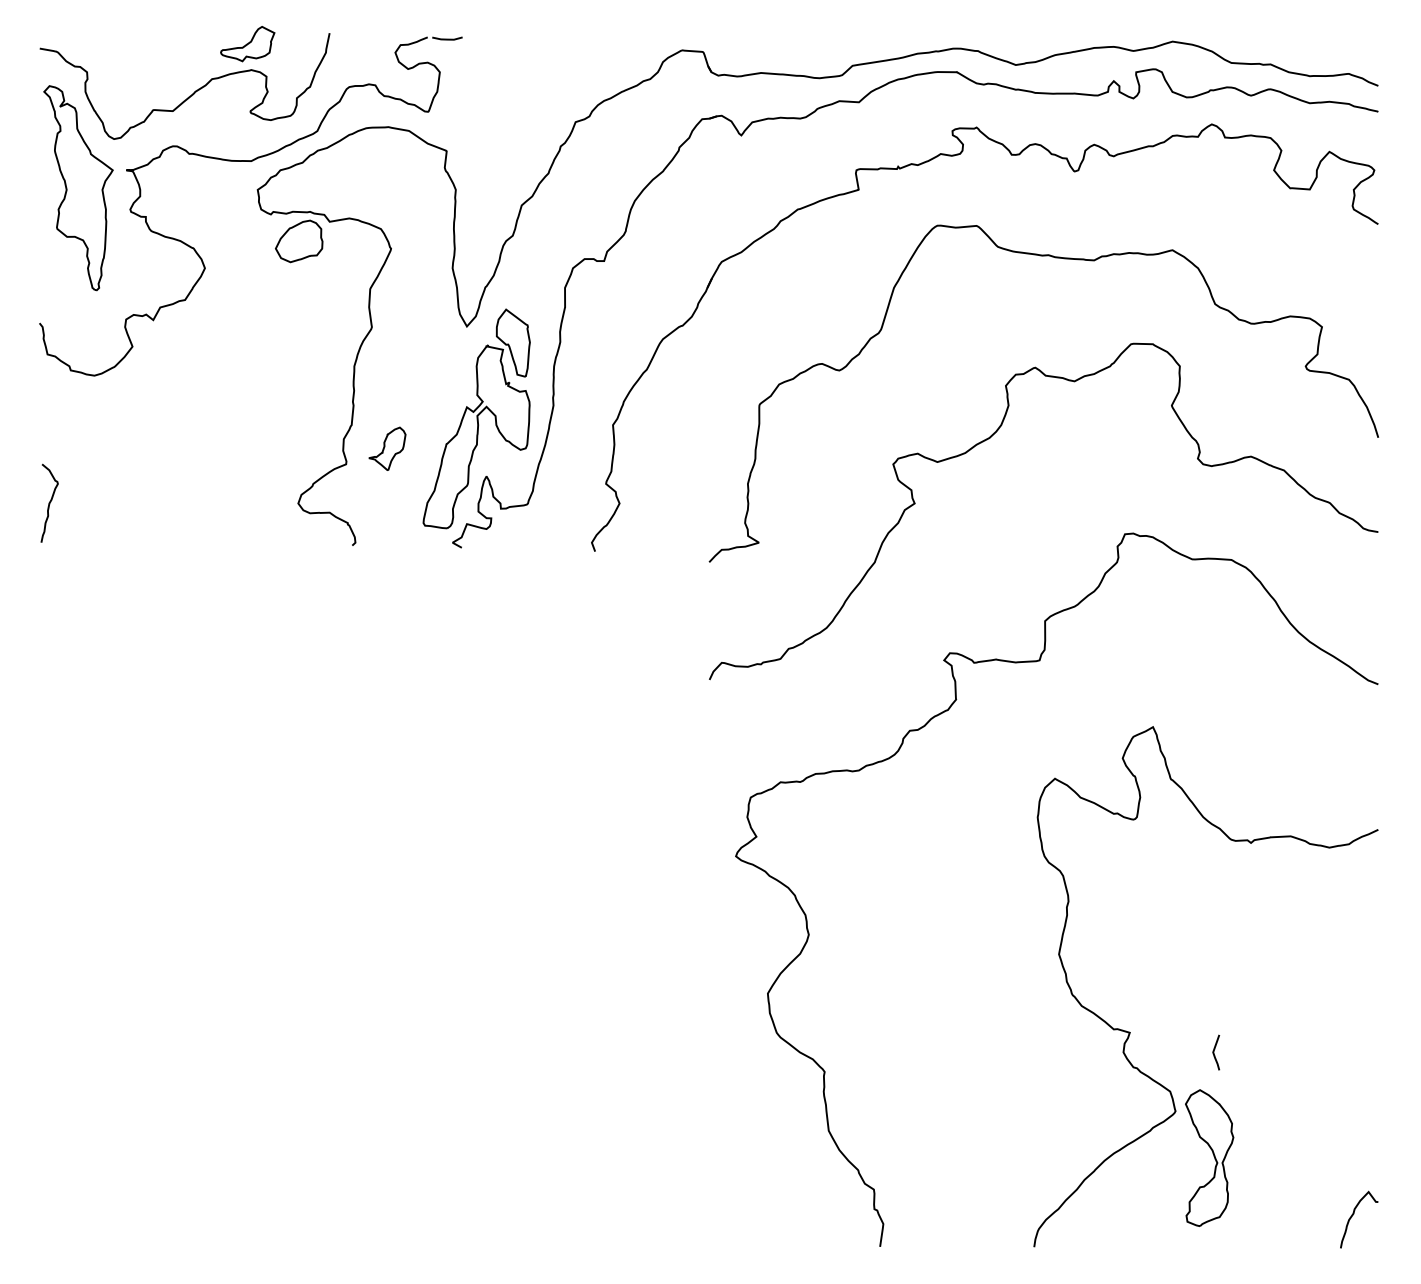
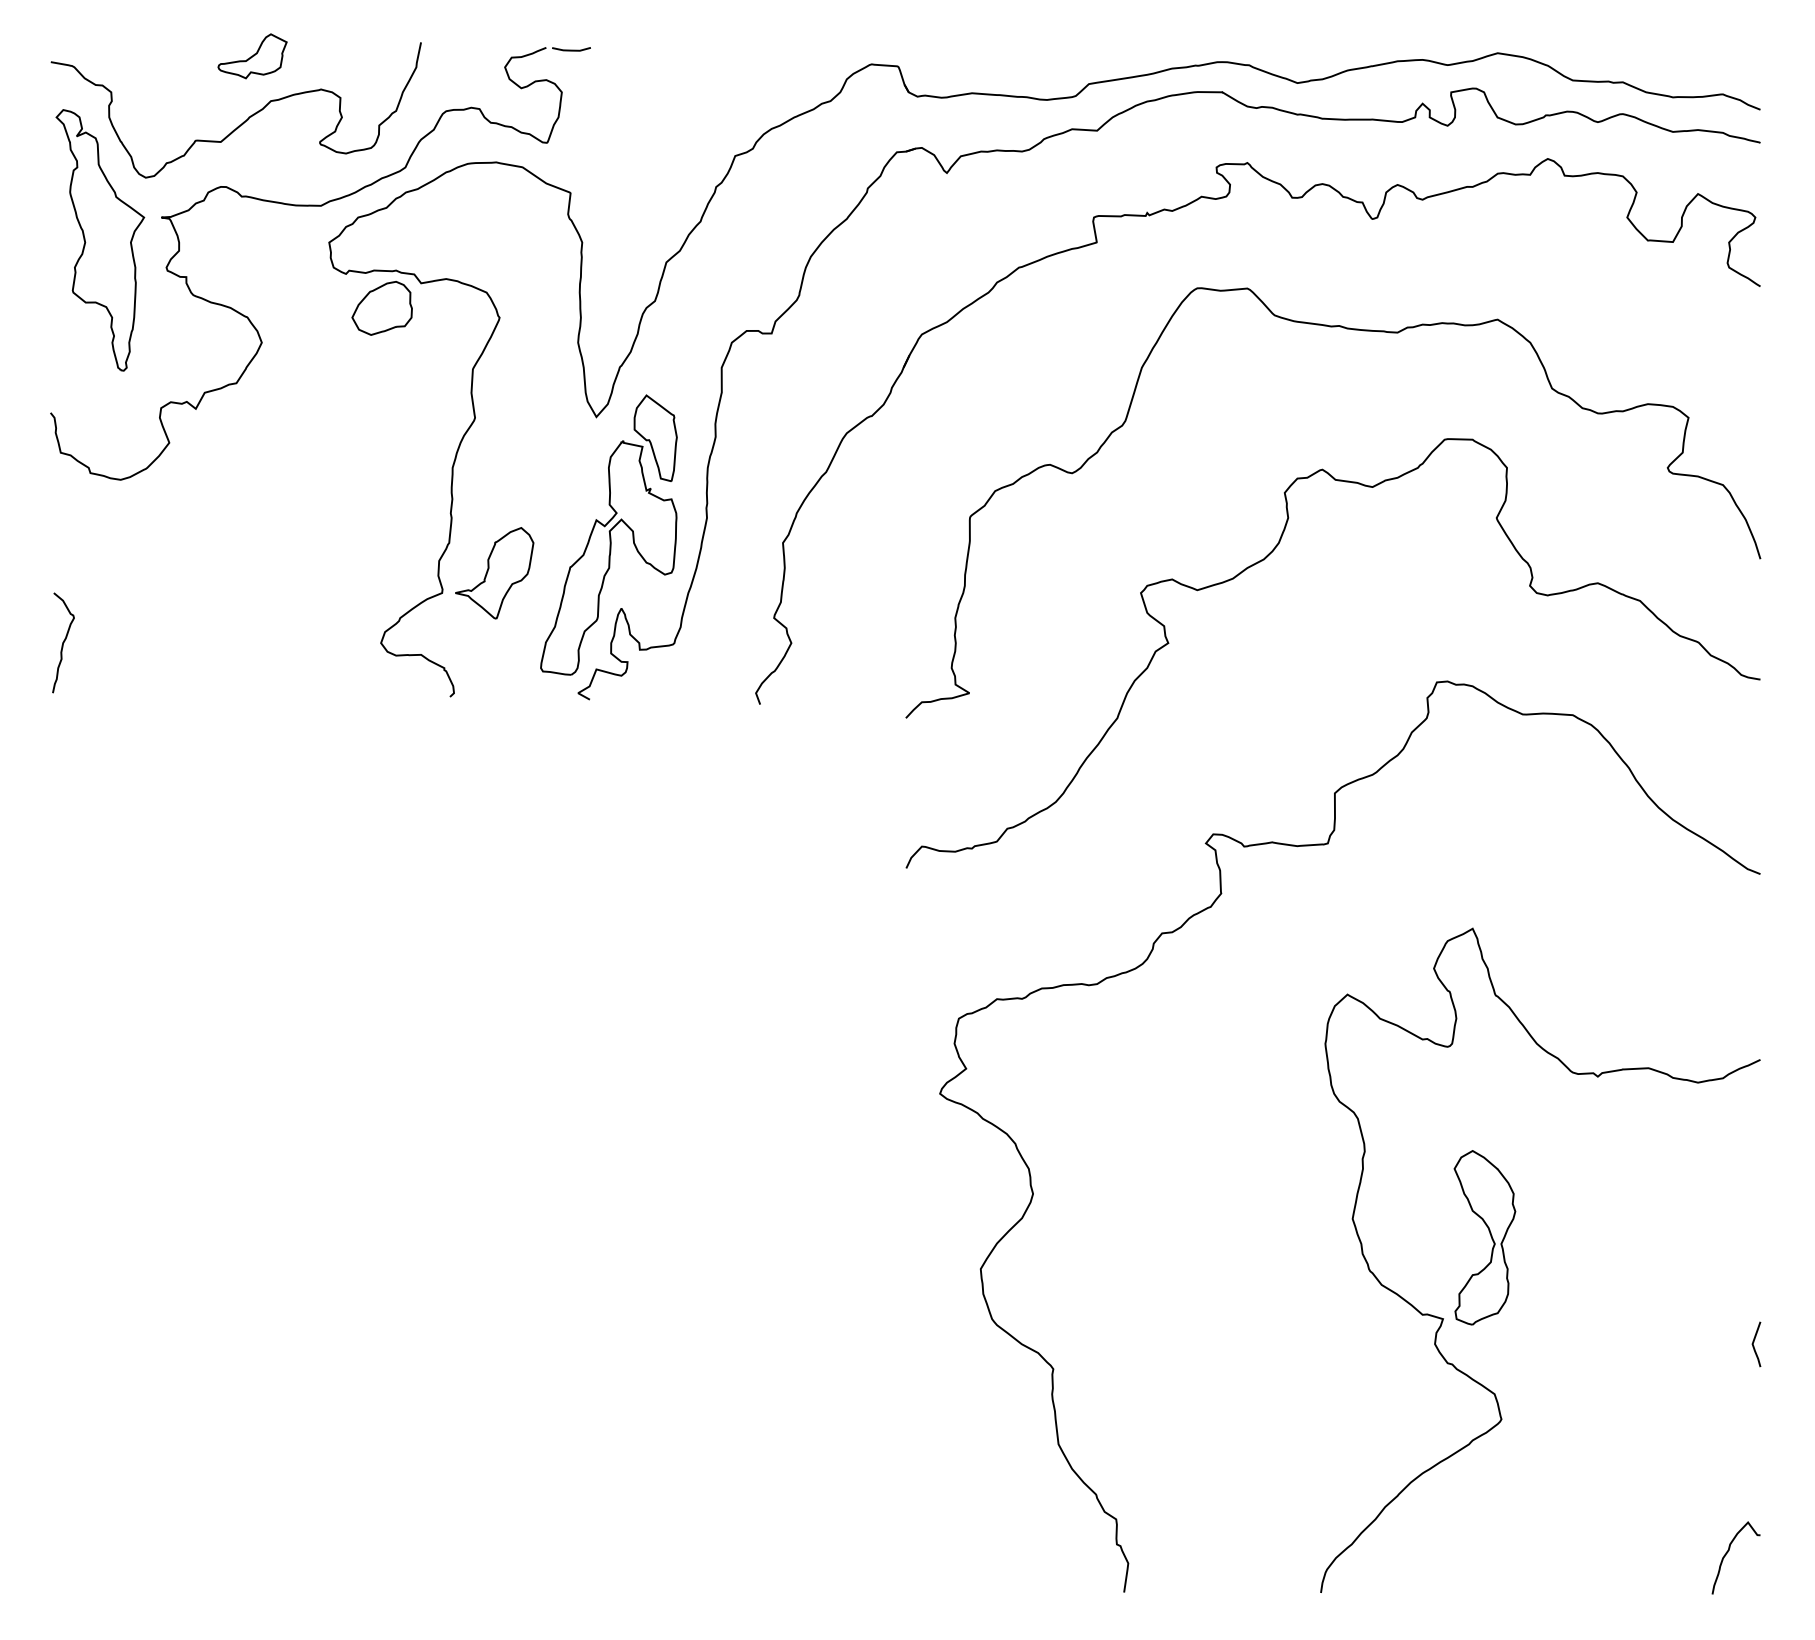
part: (247, 44) -> (252, 56), moved
part: (387, 448) -> (494, 572), size x1.67
curve: (1214, 1052) -> (1754, 1344), moved
part: (1209, 1157) -> (1484, 1237), moved

